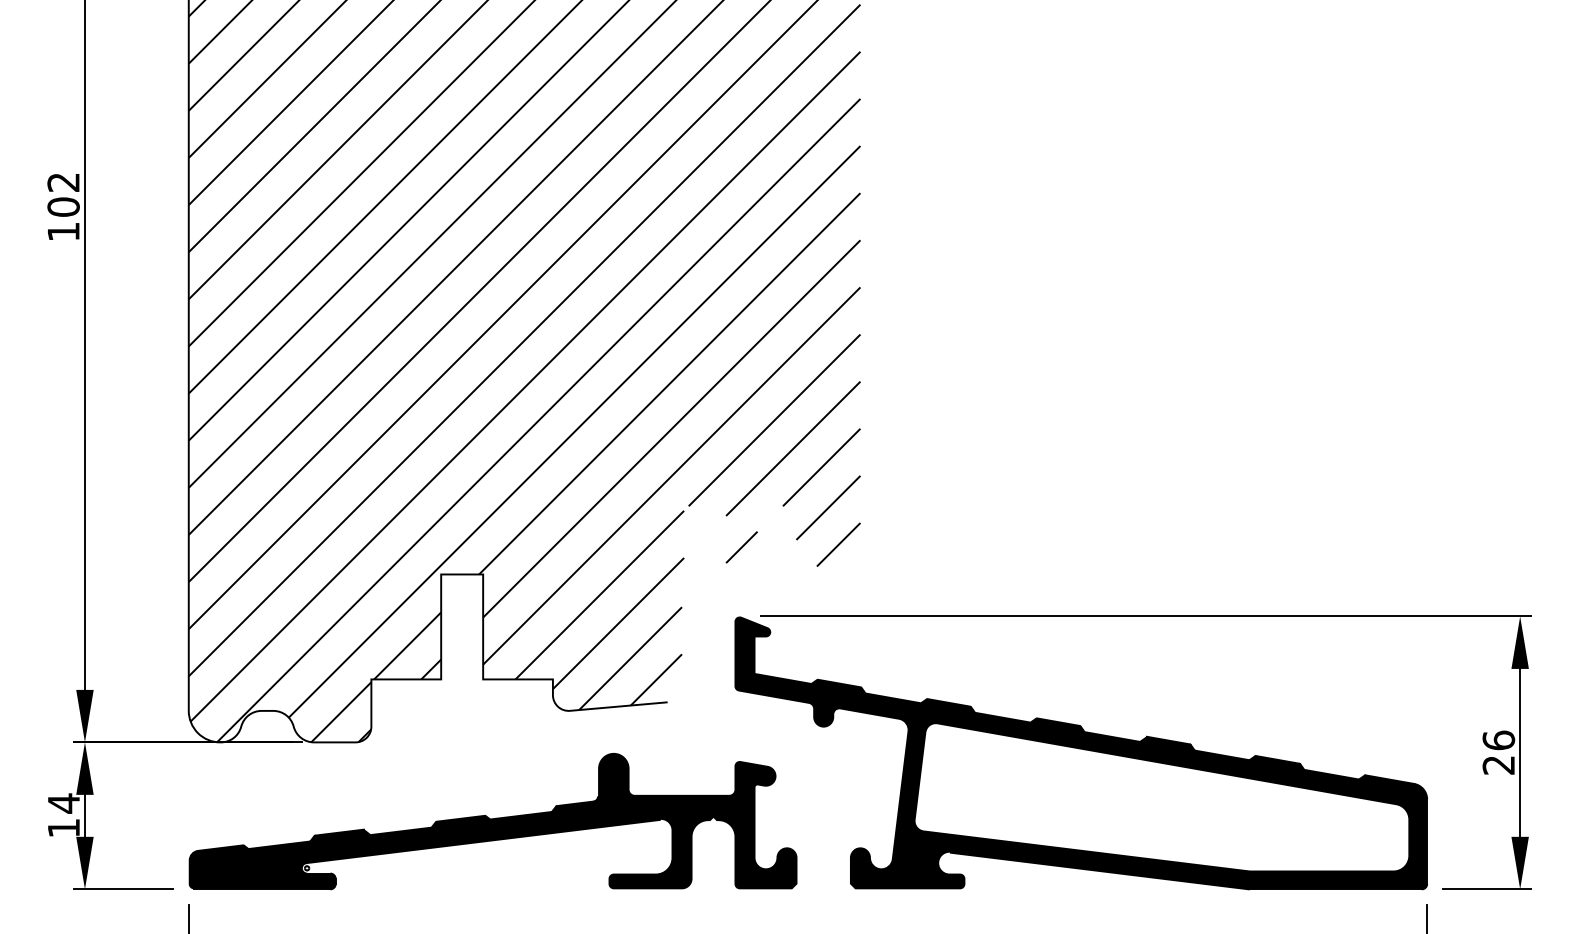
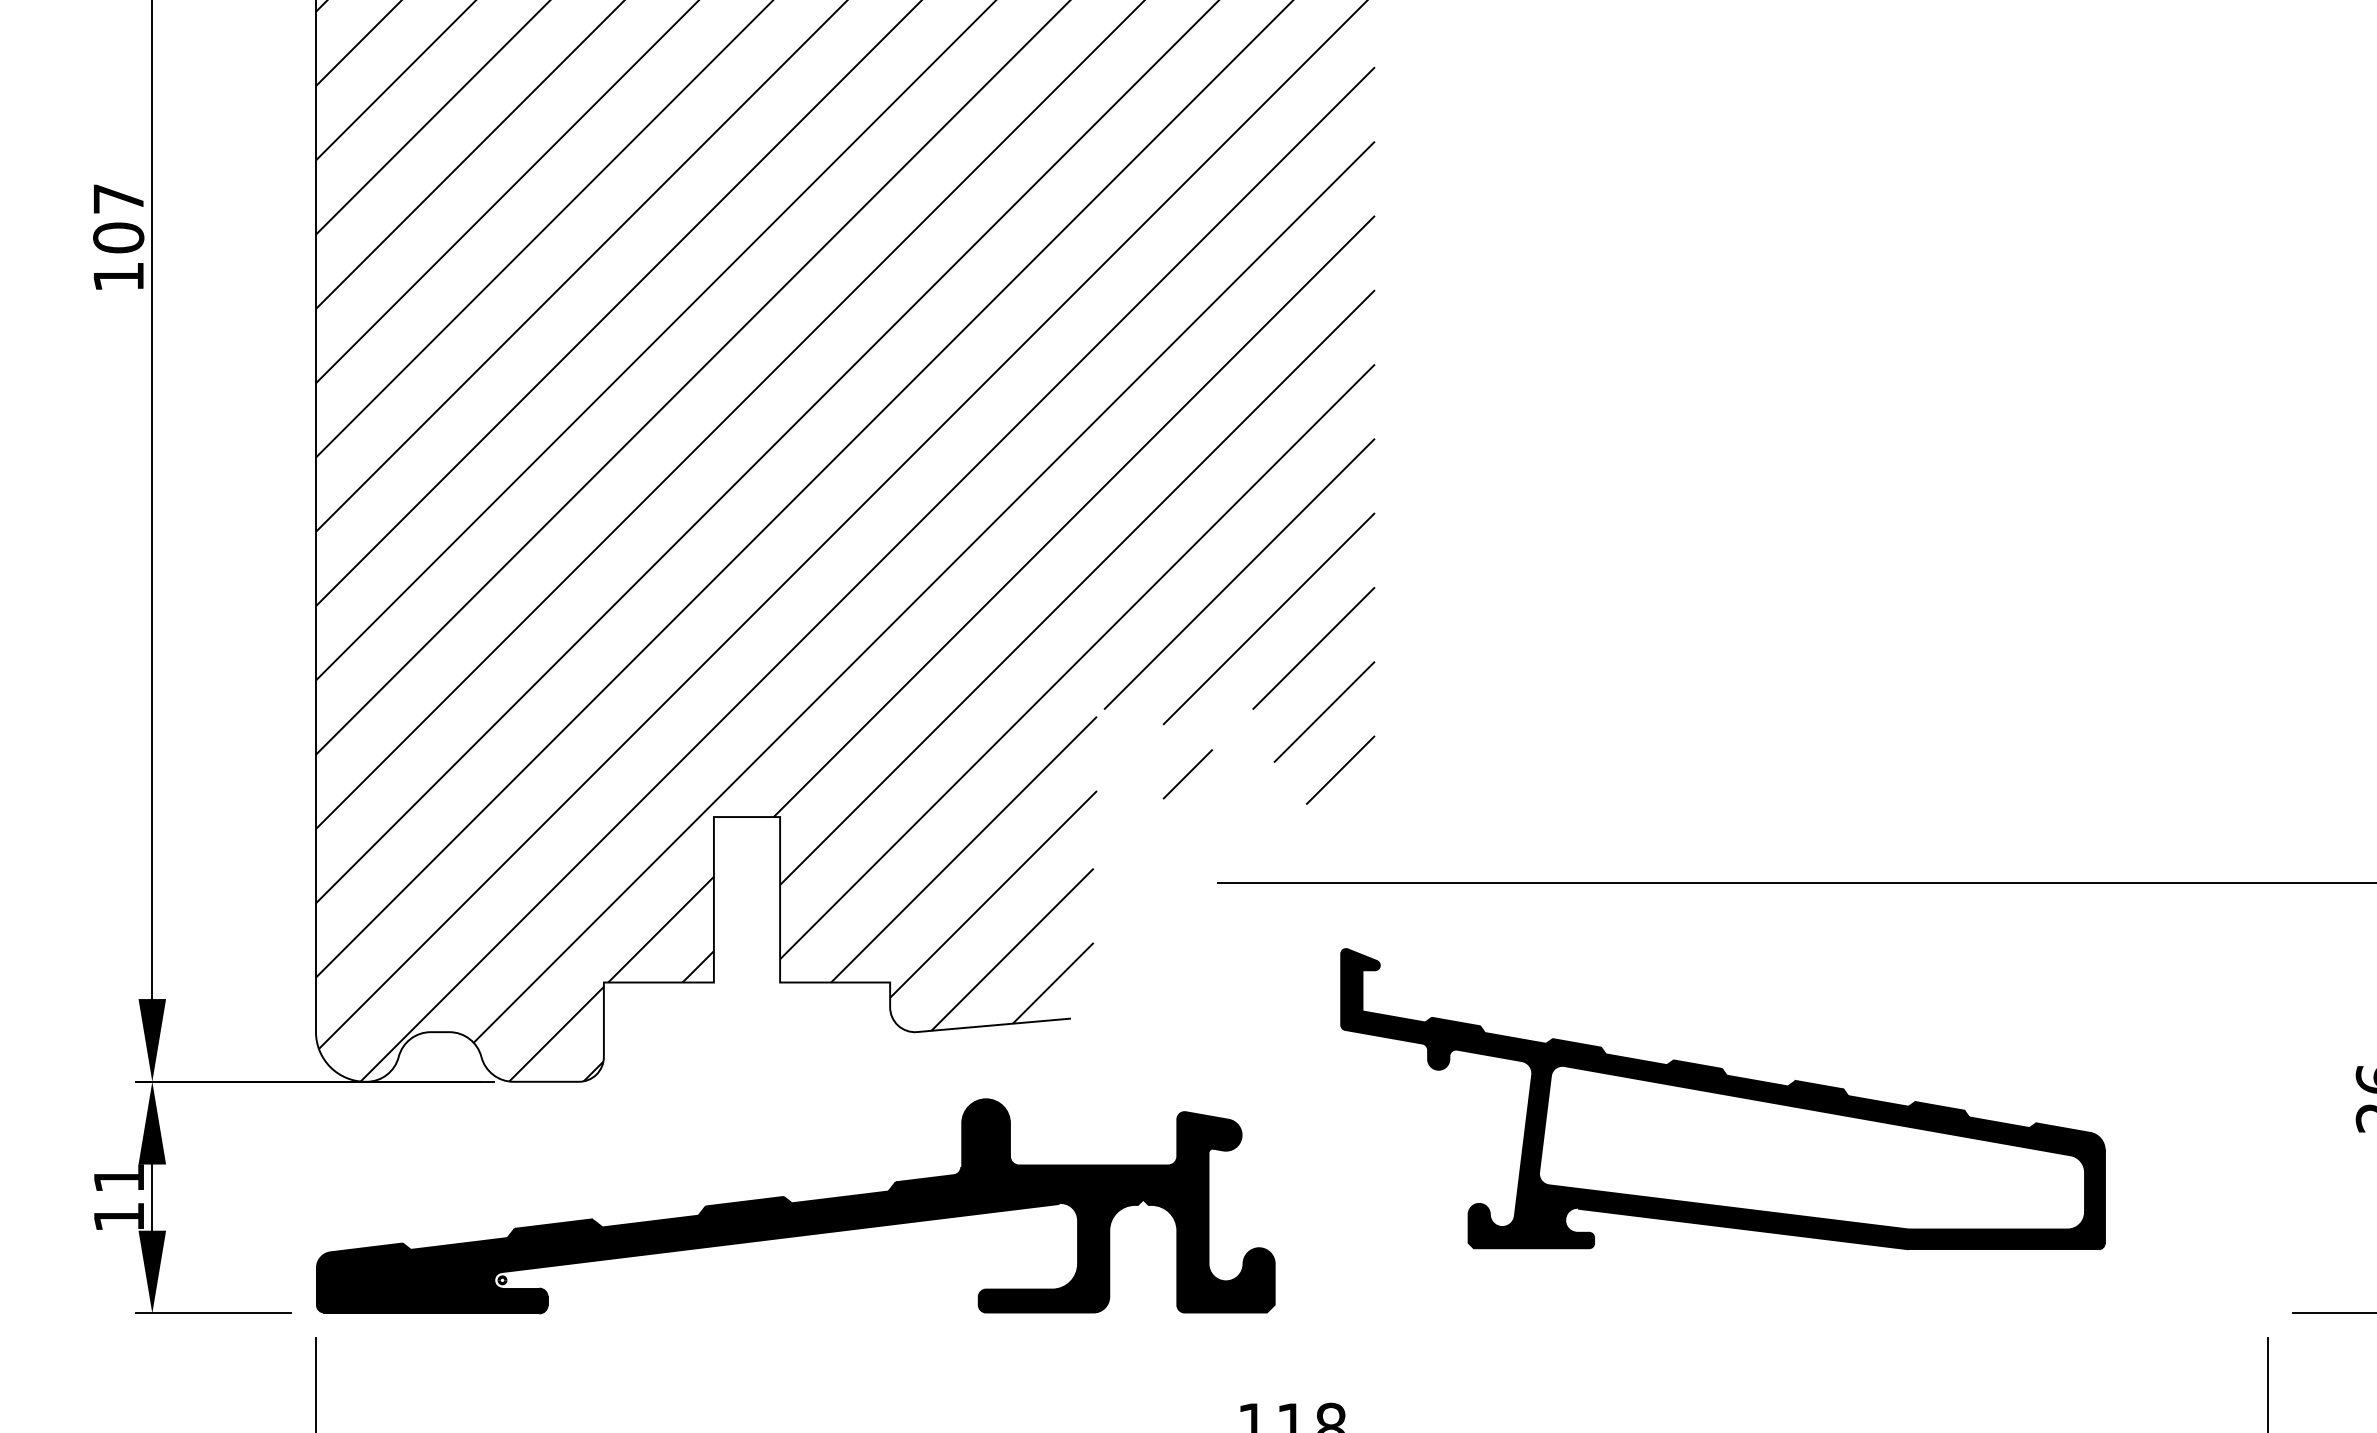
text: (63, 182) -> (118, 199), 102 -> 107
part: (1080, 753) -> (1721, 1099), size x0.7
text: (63, 803) -> (118, 1178), 14 -> 11

